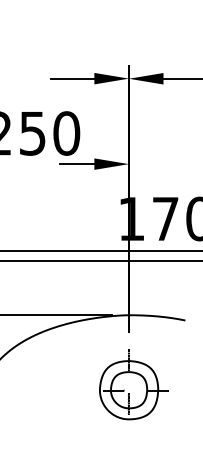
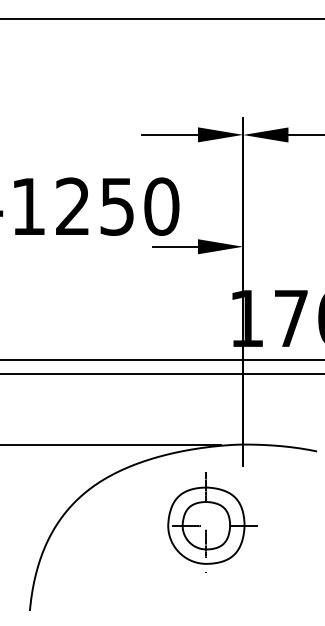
part: (133, 387) -> (212, 522), moved

